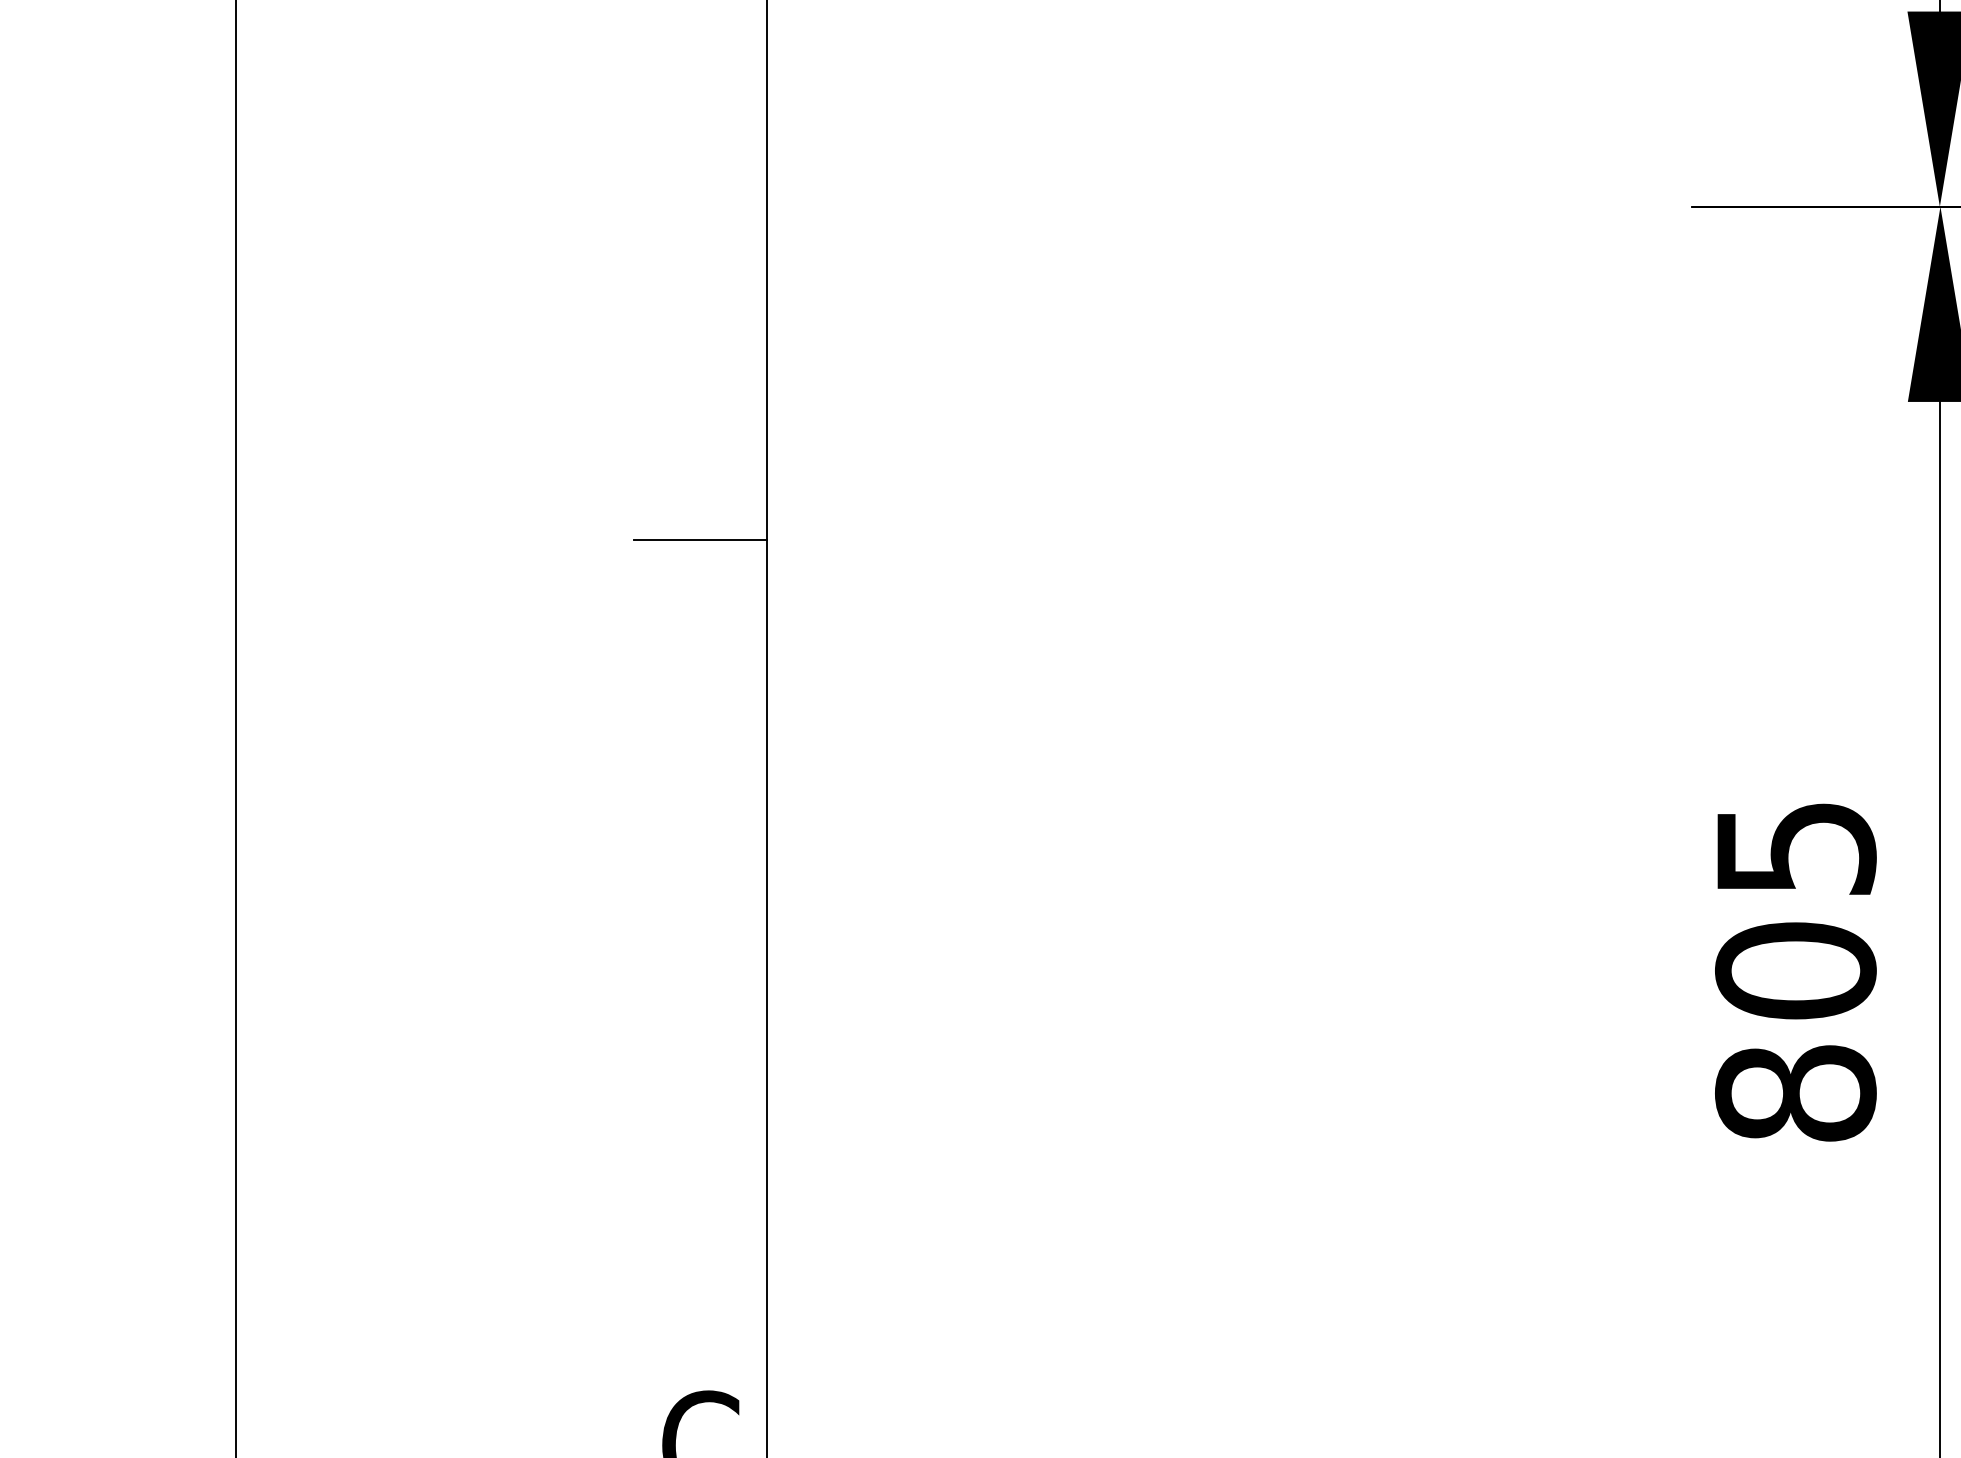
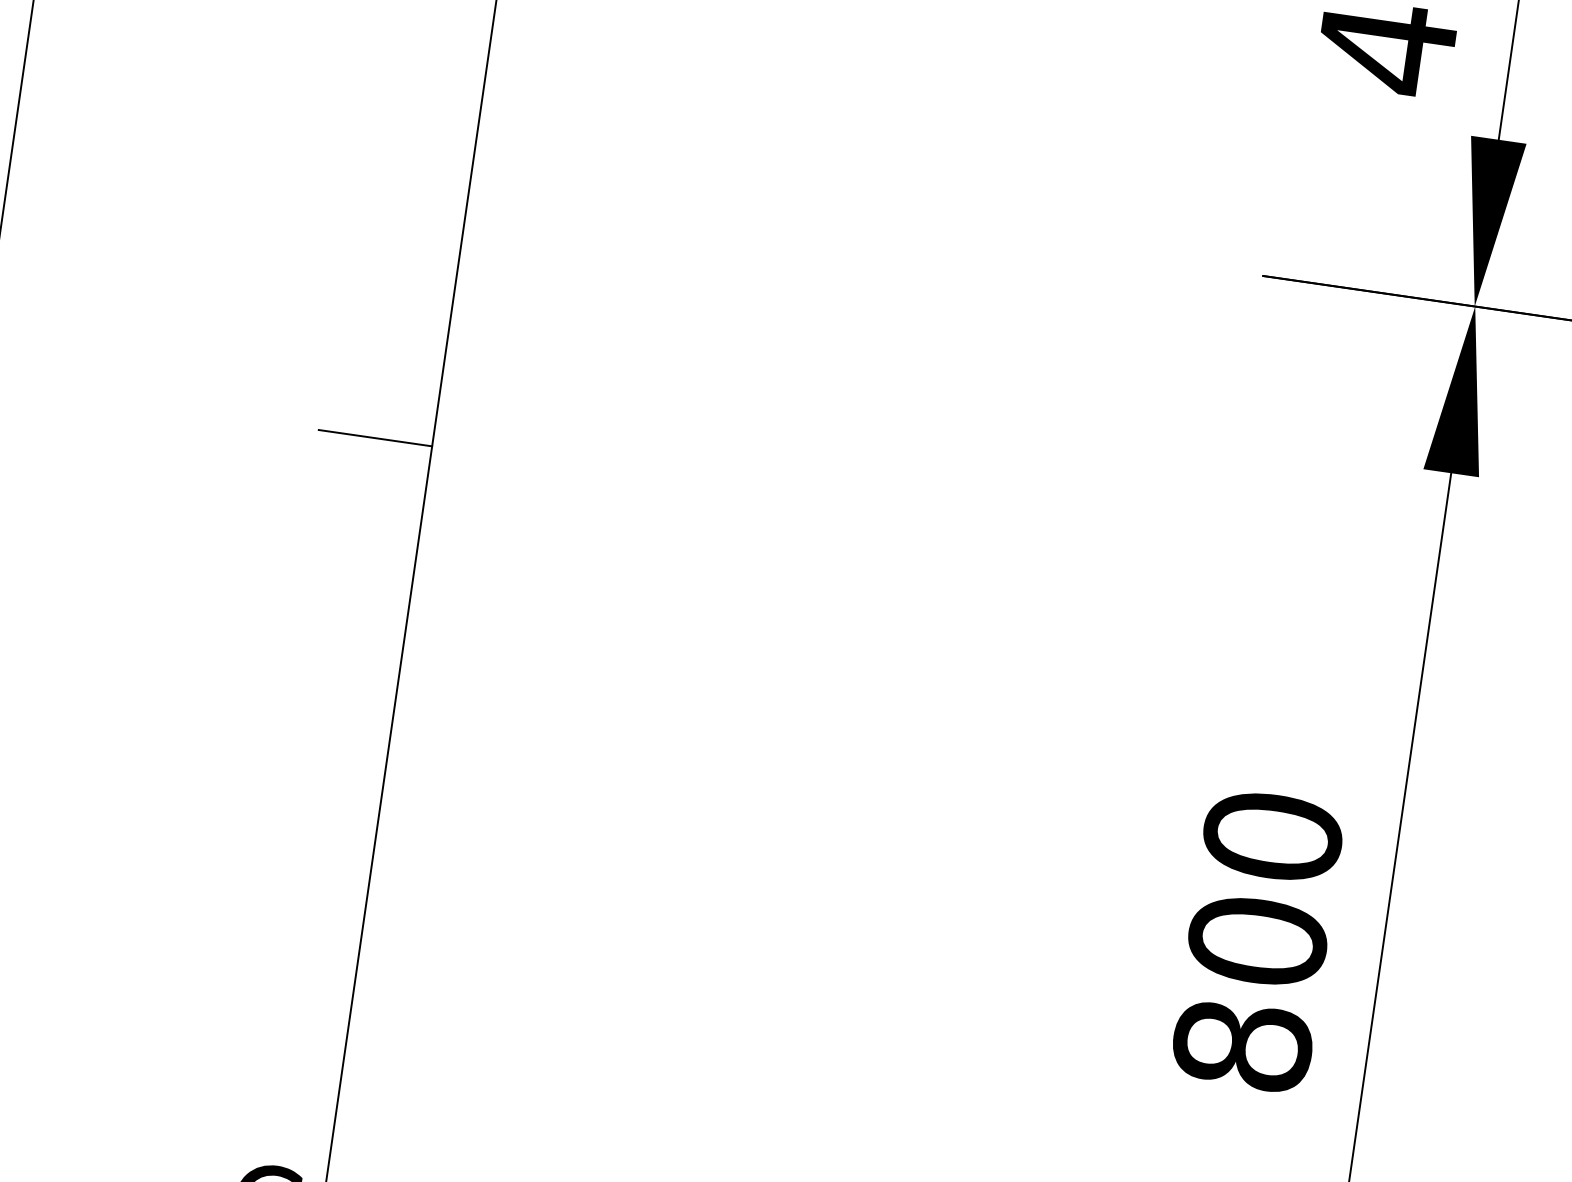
text: (1795, 847) -> (1272, 835), 805 -> 800

